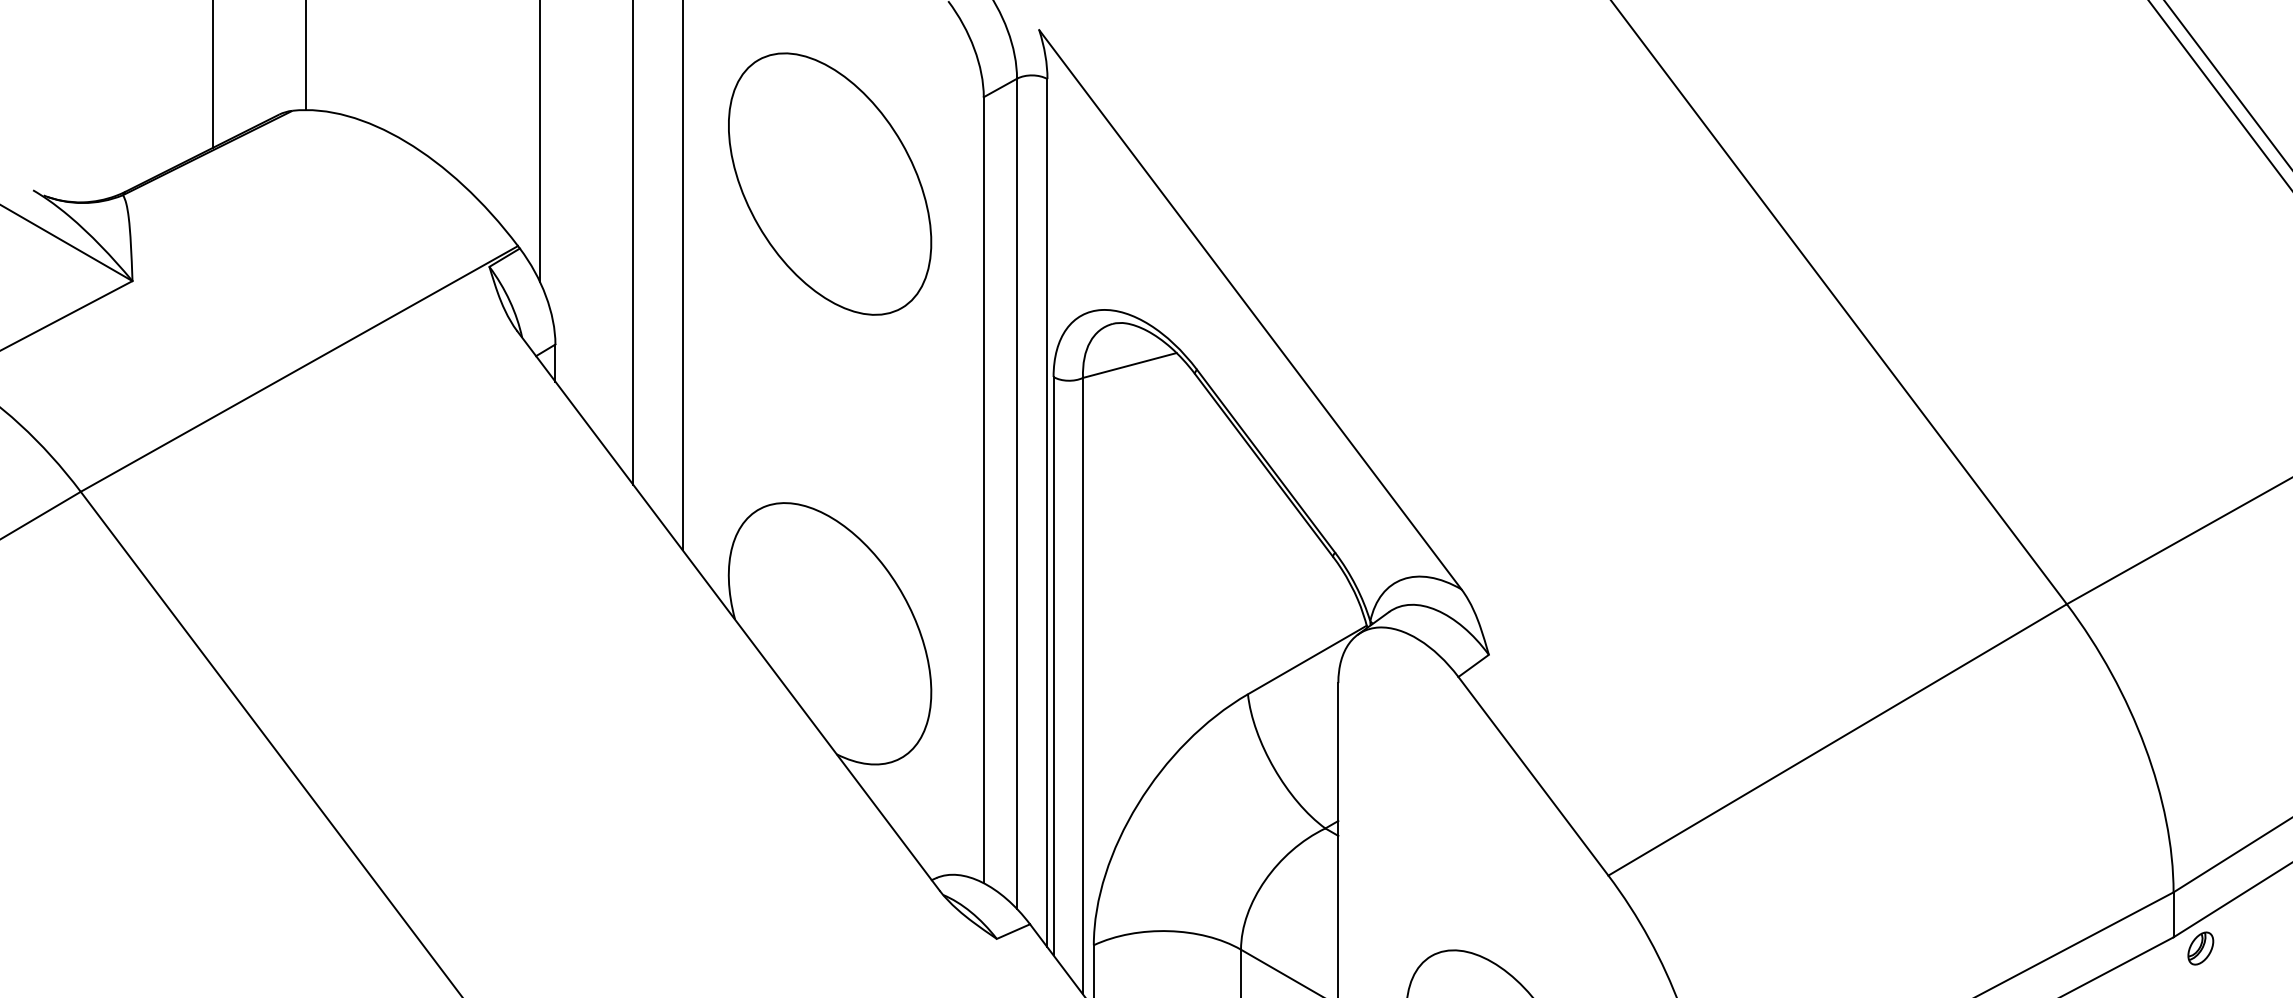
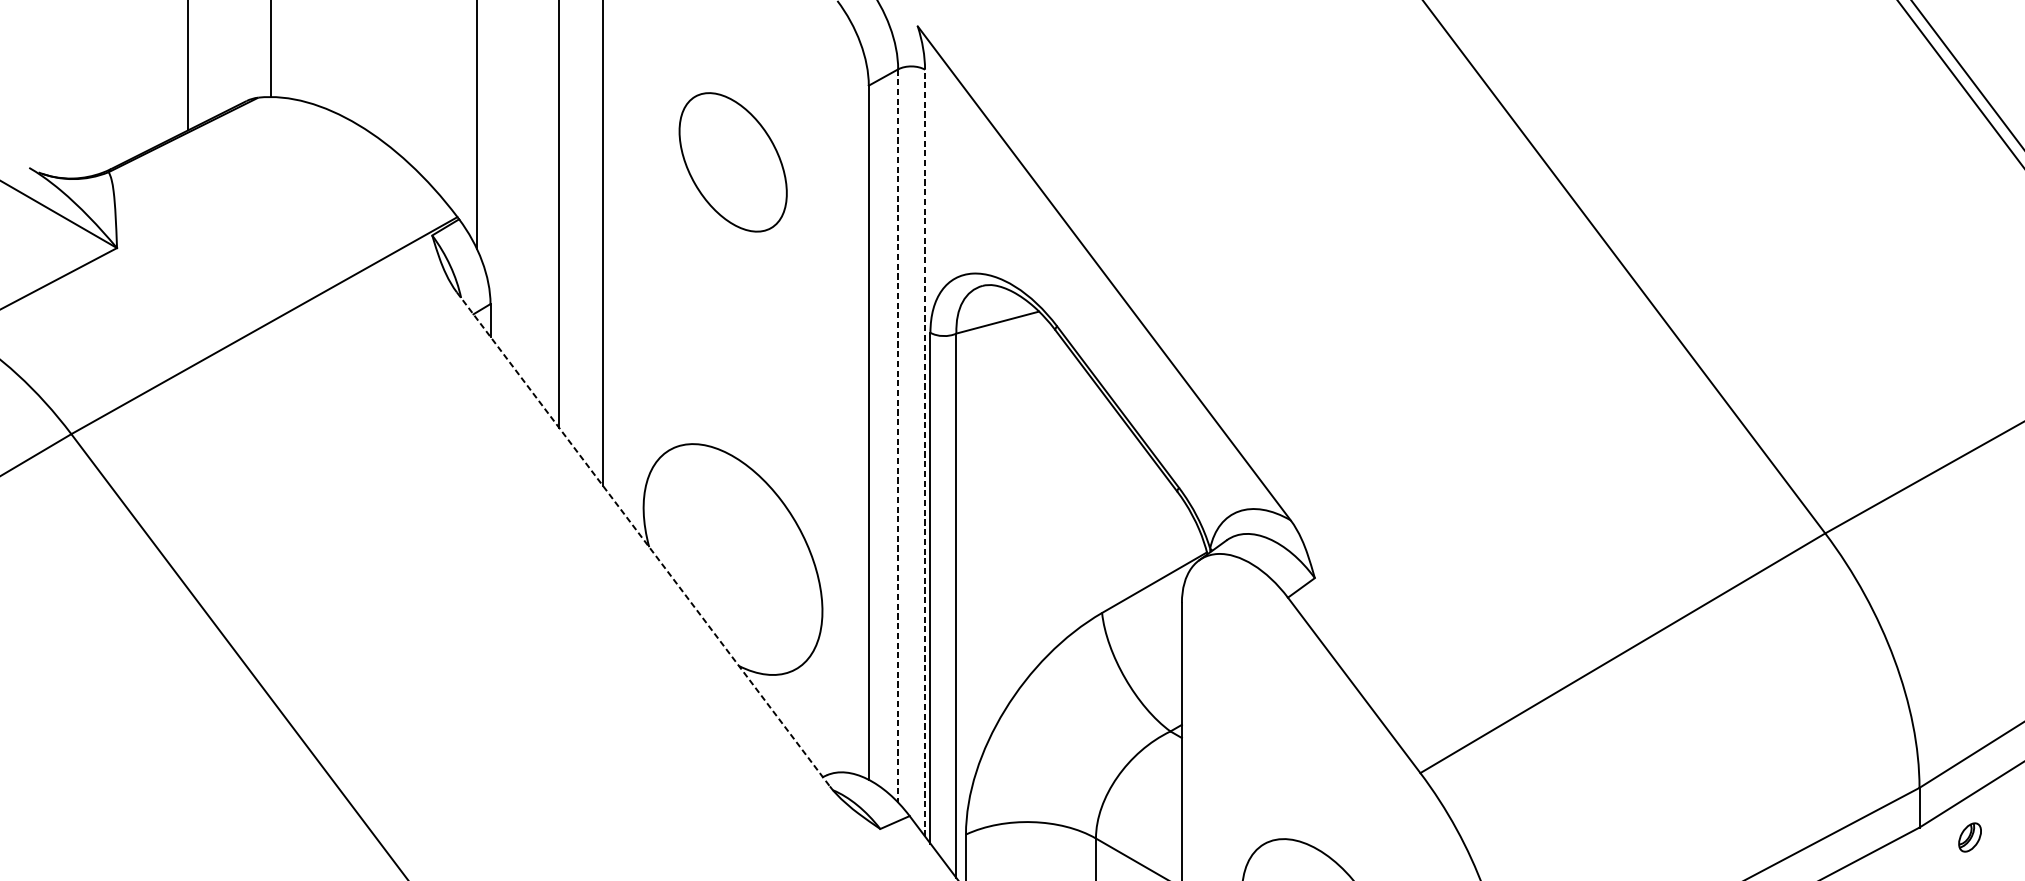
part: (830, 183) -> (733, 161), size x0.6
line: (1017, 494) -> (898, 436), solid -> dashed
line: (1047, 512) -> (925, 452), solid -> dashed
line: (728, 611) -> (643, 539), solid -> dashed
part: (2200, 948) -> (1969, 837), moved

